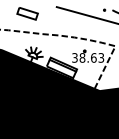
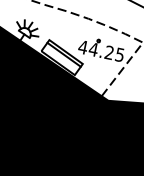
text: (87, 57) -> (100, 50), 38.63 -> 44.25

